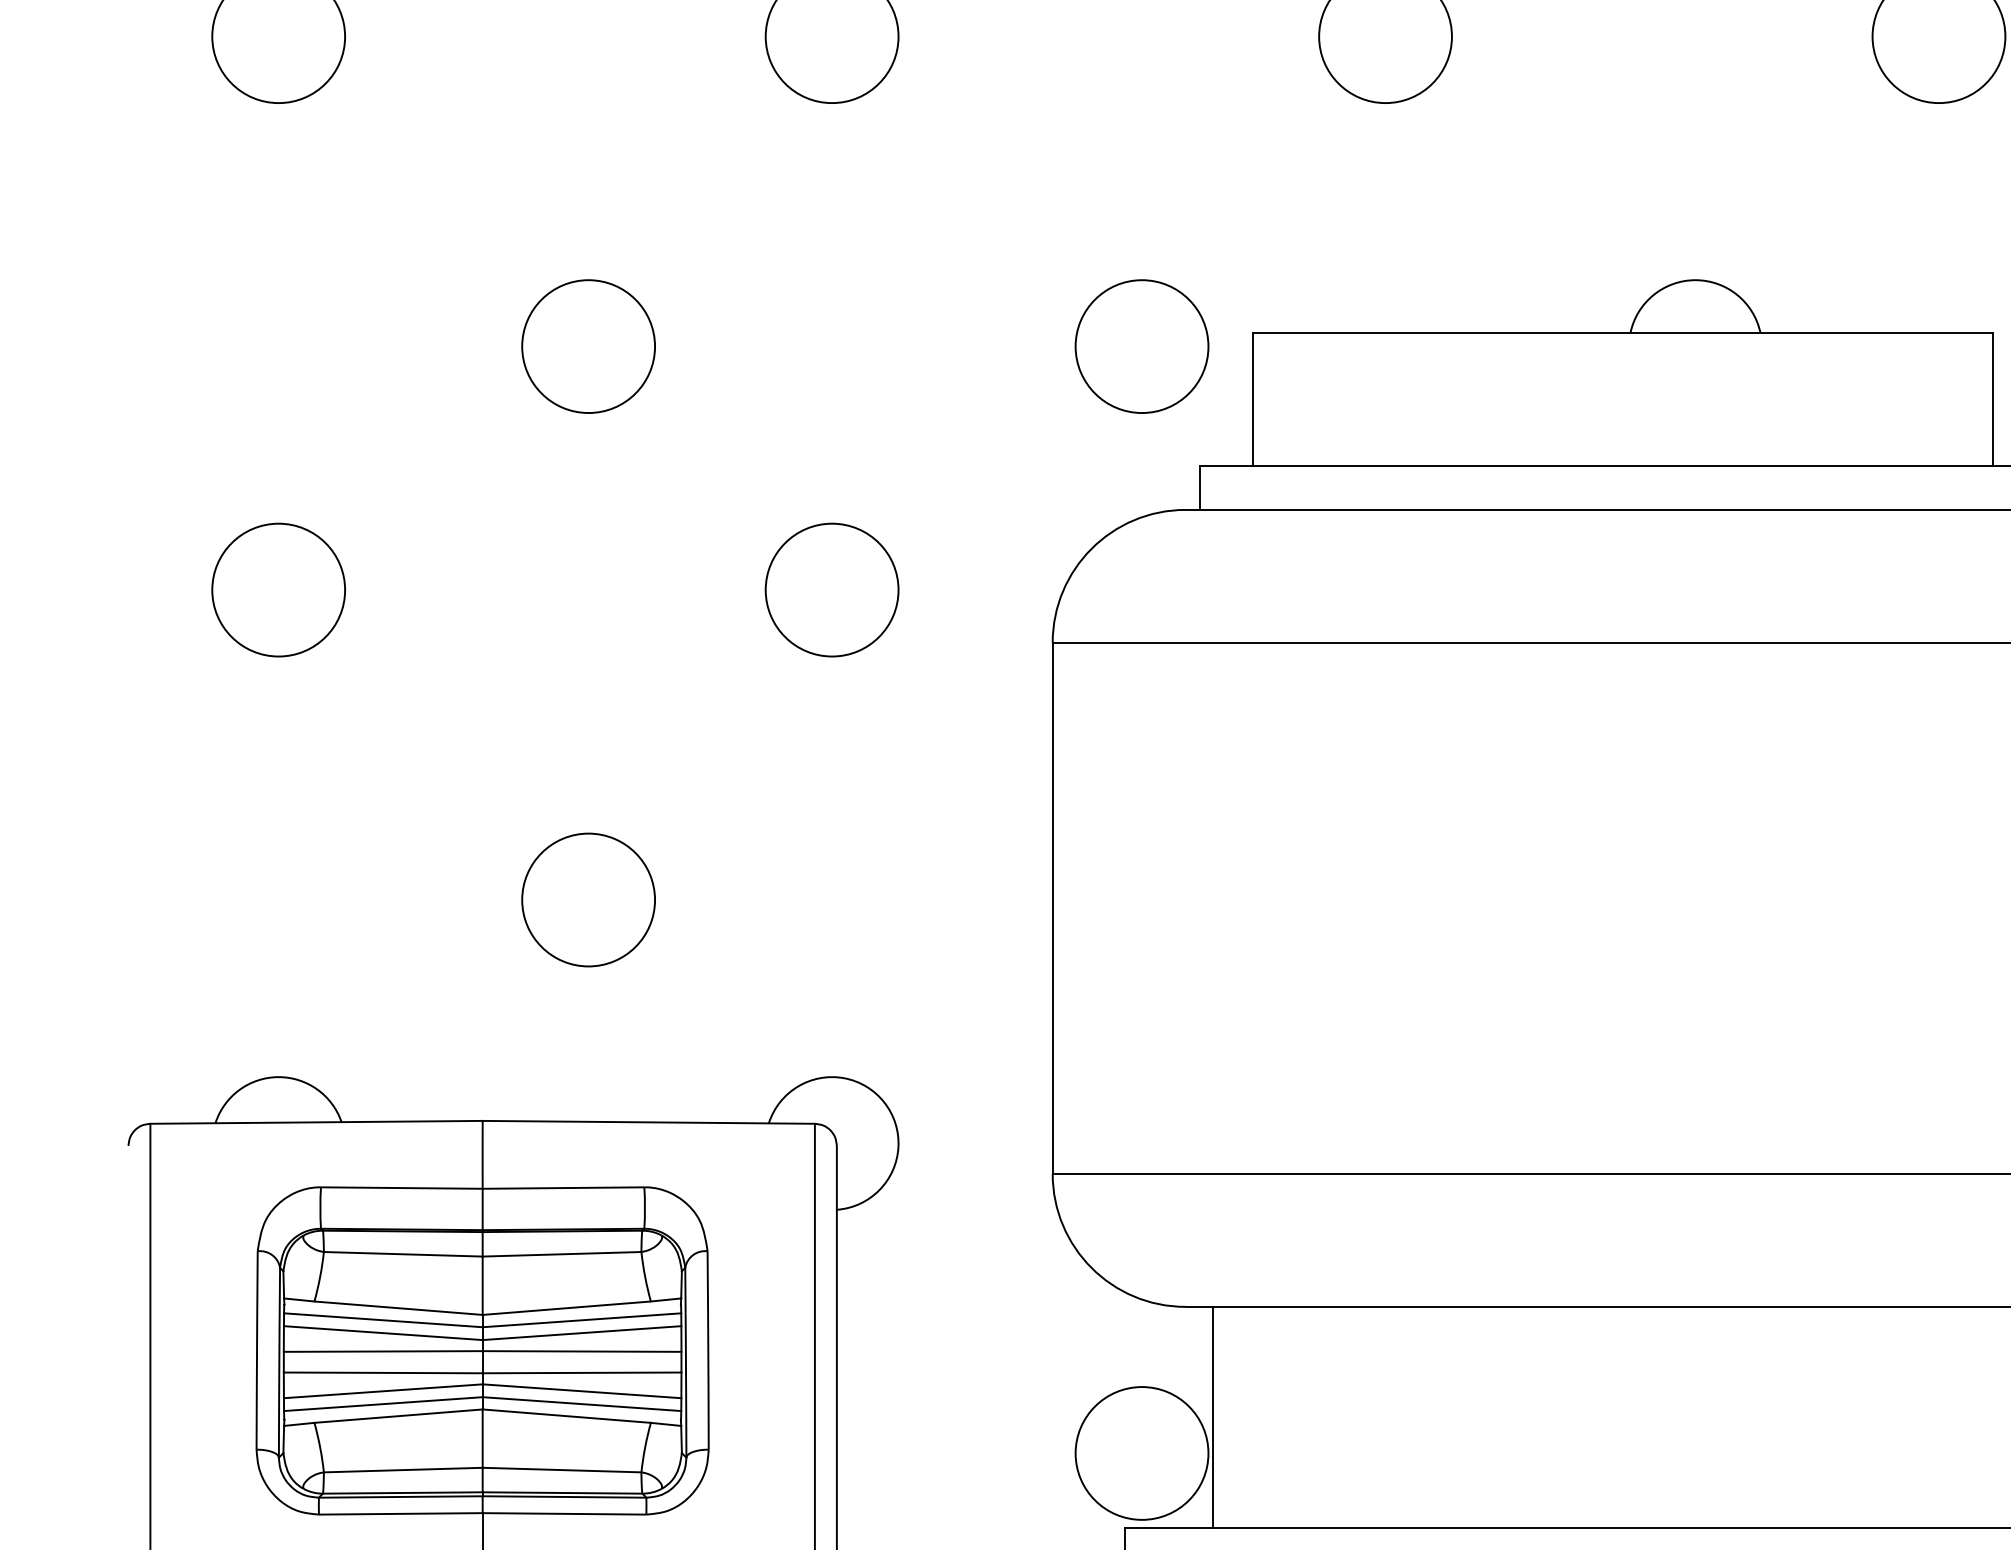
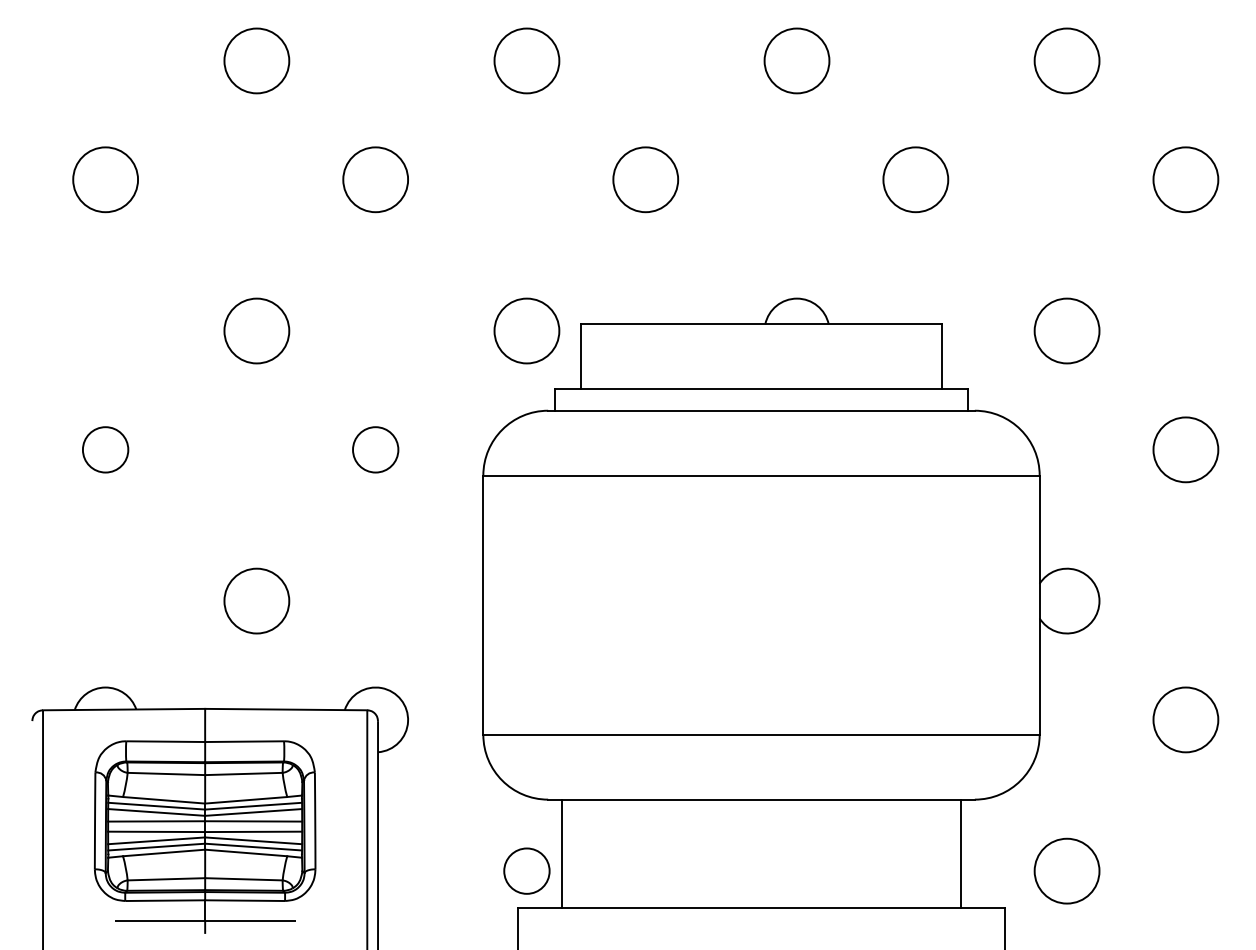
circle: (278, 589) -> (105, 449), size x0.7
circle: (831, 589) -> (375, 449), size x0.7
circle: (1141, 1452) -> (526, 870), size x0.7

